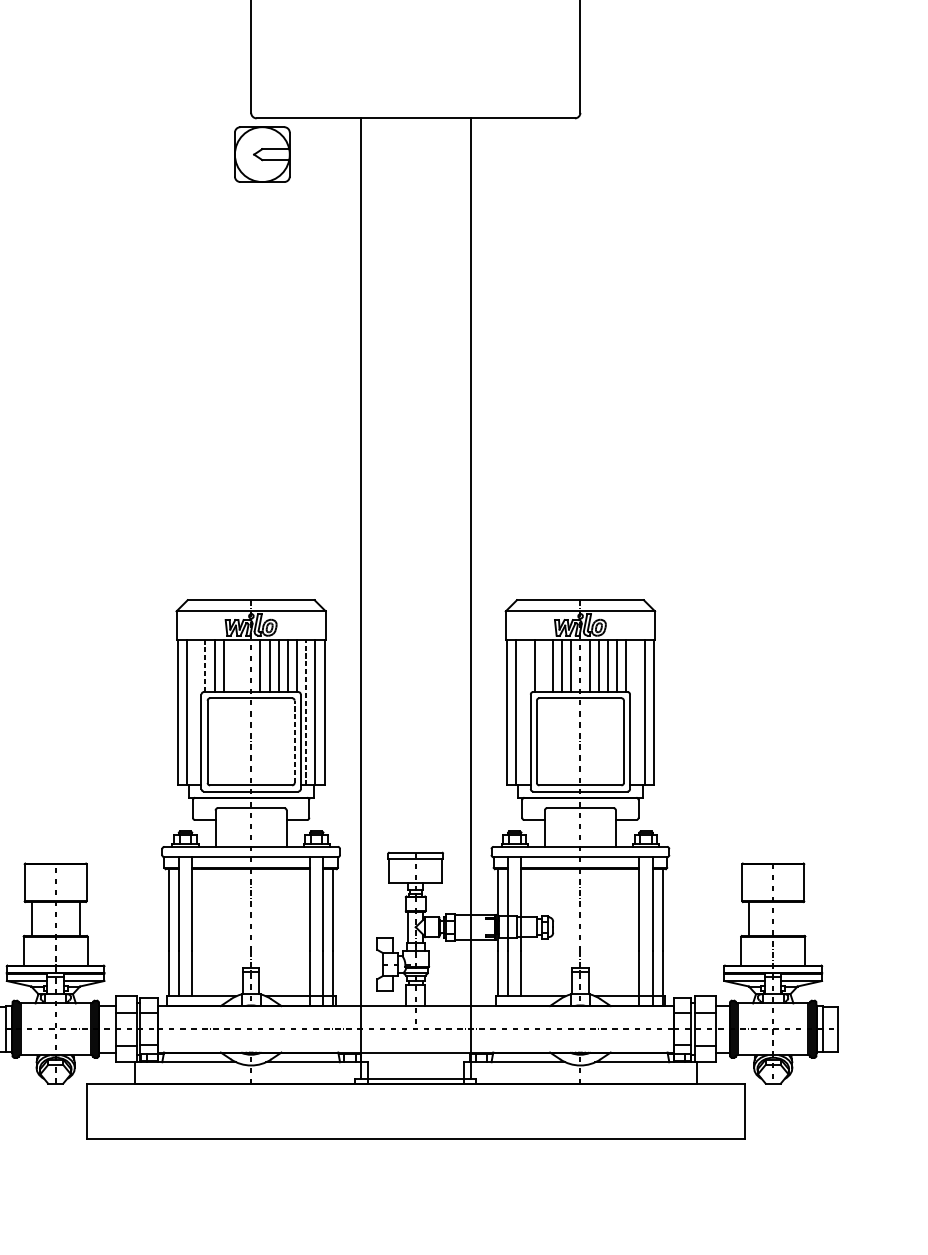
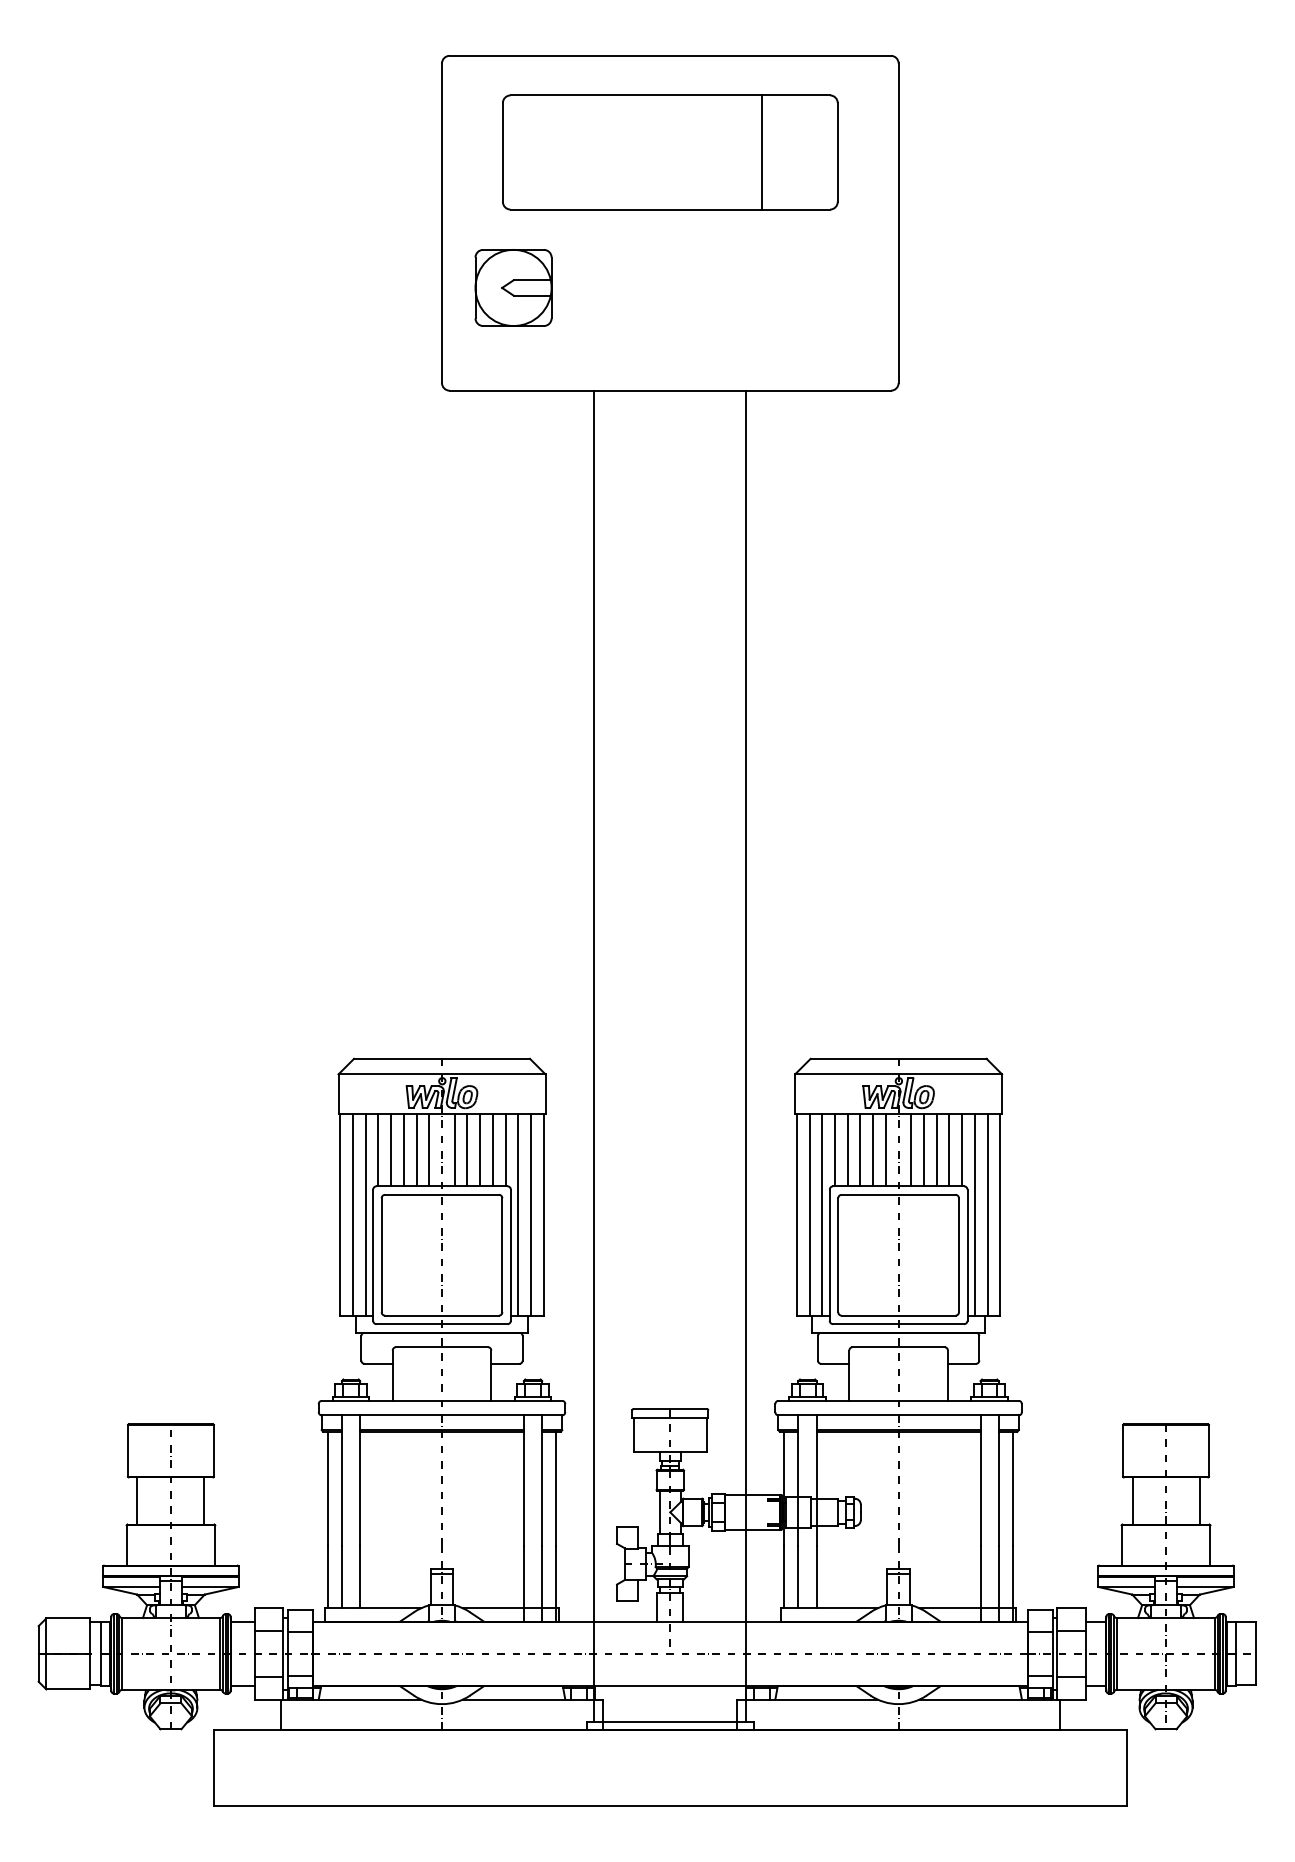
part: (262, 154) -> (513, 287), moved
line: (205, 665) -> (378, 1149), dashed -> solid
line: (232, 665) -> (416, 1149), added
line: (242, 665) -> (429, 1149), added
line: (543, 665) -> (847, 1149), added
line: (195, 712) -> (365, 1214), added
line: (306, 712) -> (518, 1214), dashed -> solid
line: (525, 712) -> (822, 1214), added
line: (635, 712) -> (975, 1214), added
line: (294, 741) -> (502, 1255), dashed -> solid
line: (797, 918) -> (1199, 1500), added

